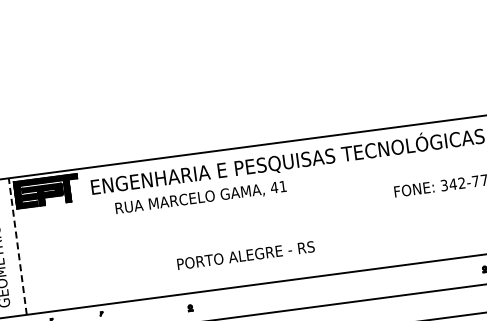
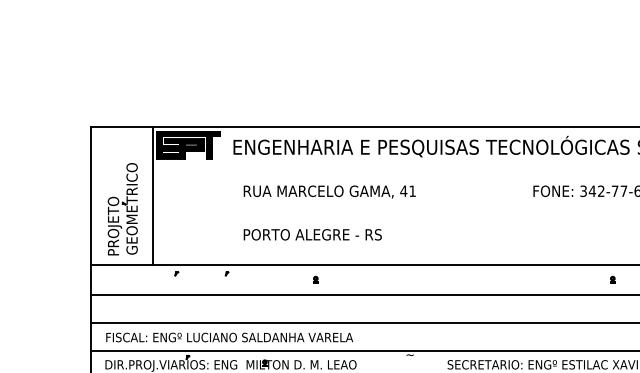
text: (200, 197) -> (329, 191), moved
line: (17, 246) -> (152, 196), dashed -> solid
text: (245, 255) -> (312, 234), moved

